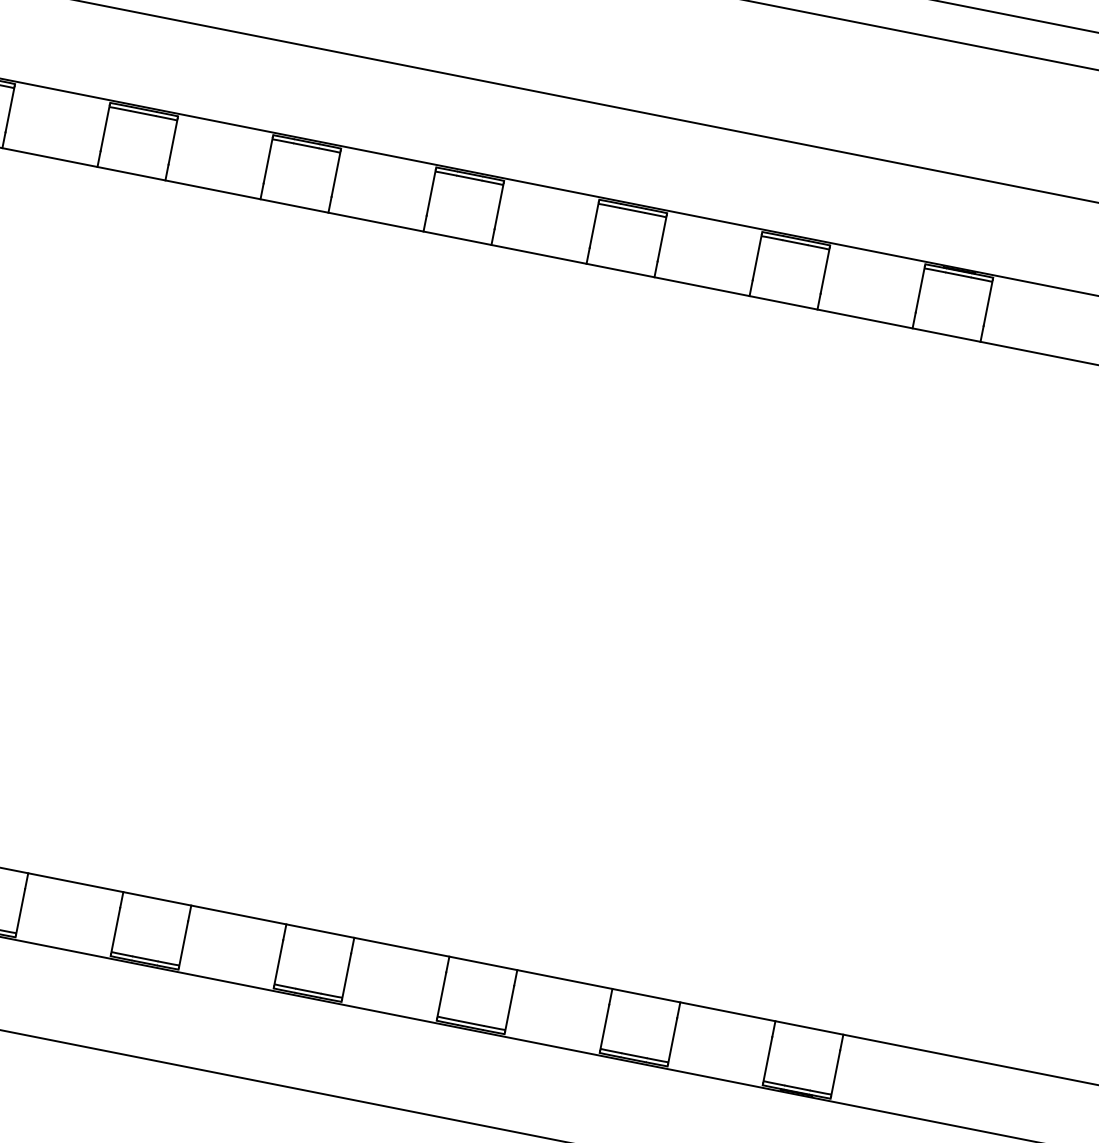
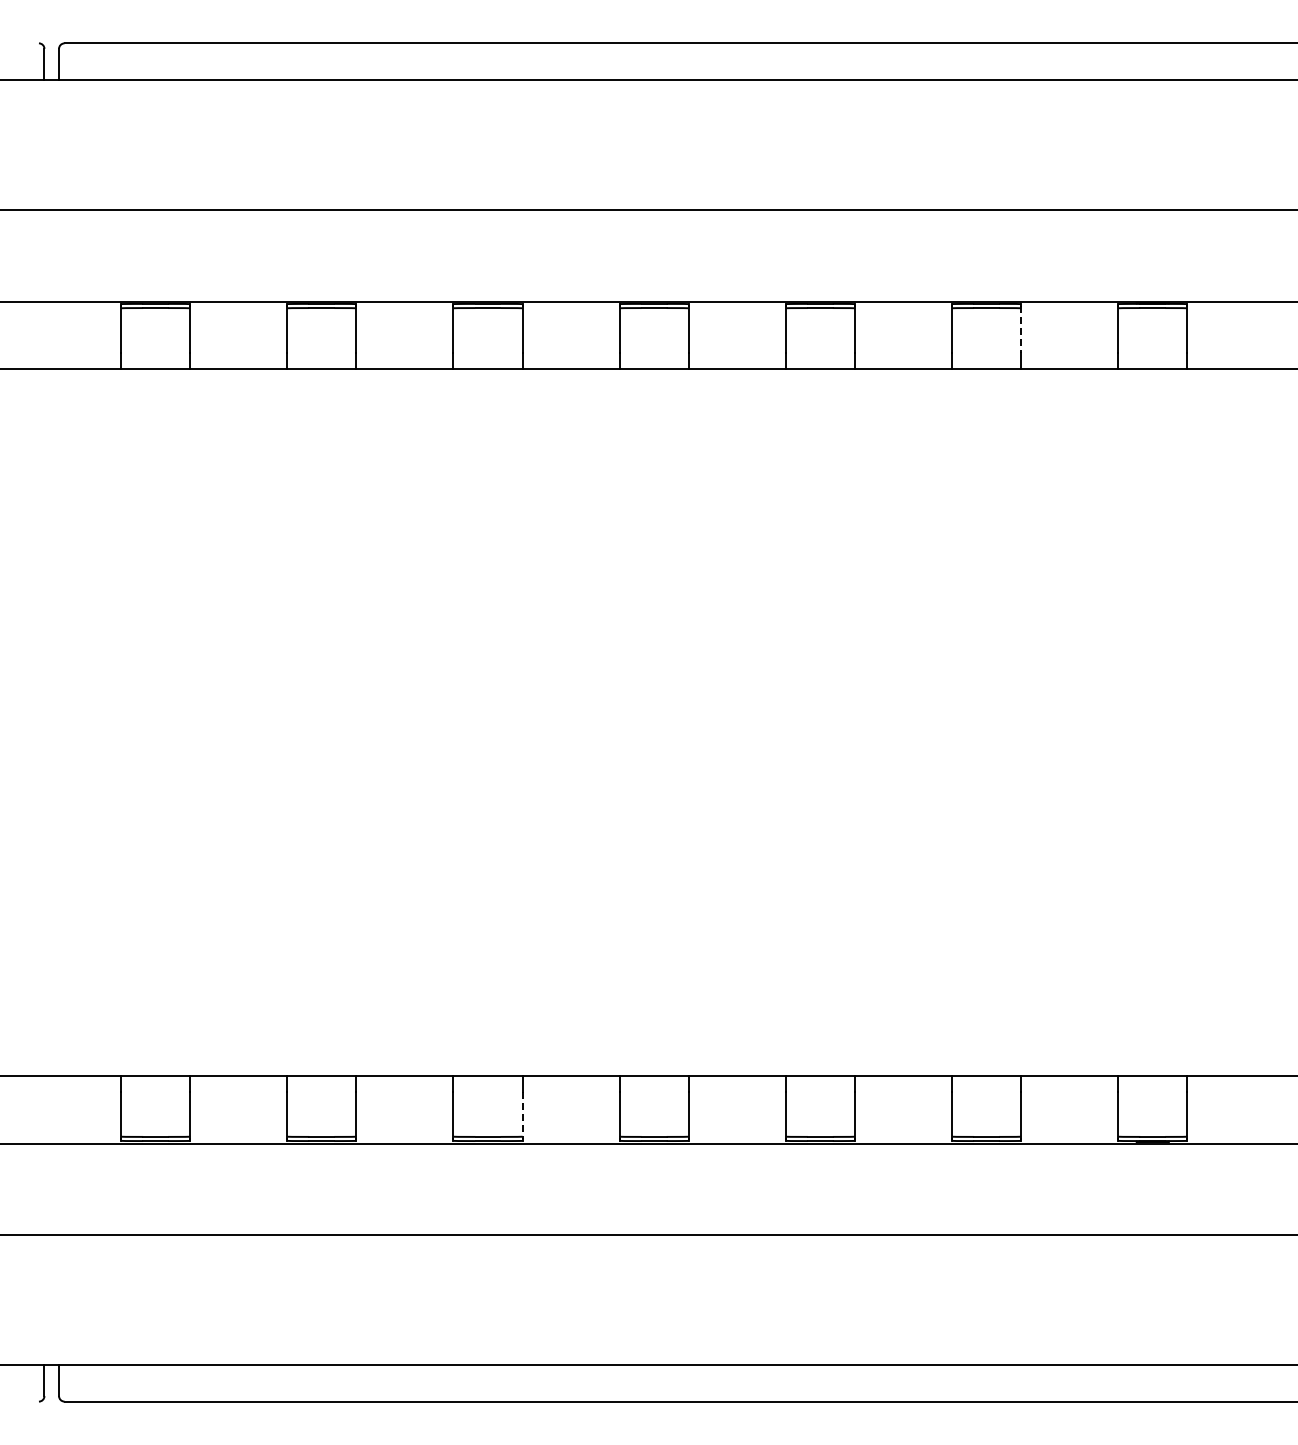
line: (825, 270) -> (1021, 329), solid -> dashed
line: (183, 944) -> (522, 1115), solid -> dashed

